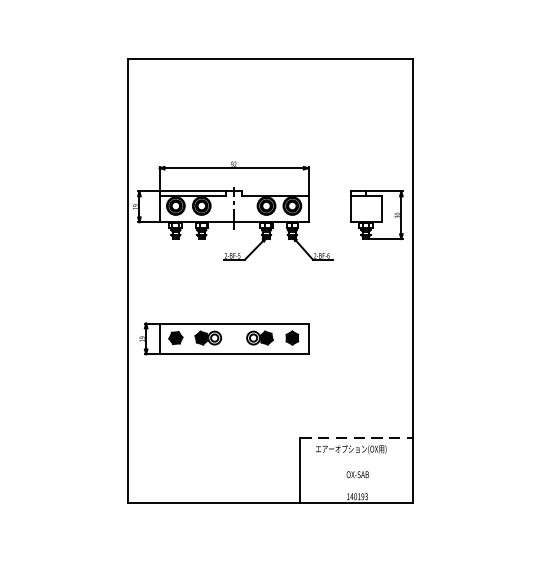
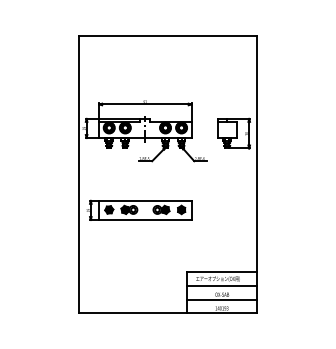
line: (358, 437) -> (222, 271), dashed -> solid
line: (356, 459) -> (221, 285), added
line: (356, 482) -> (221, 299), added

